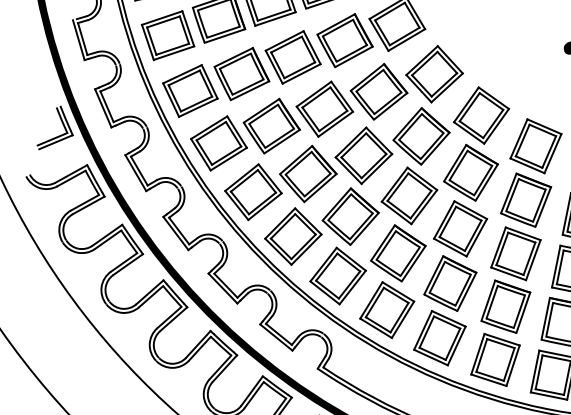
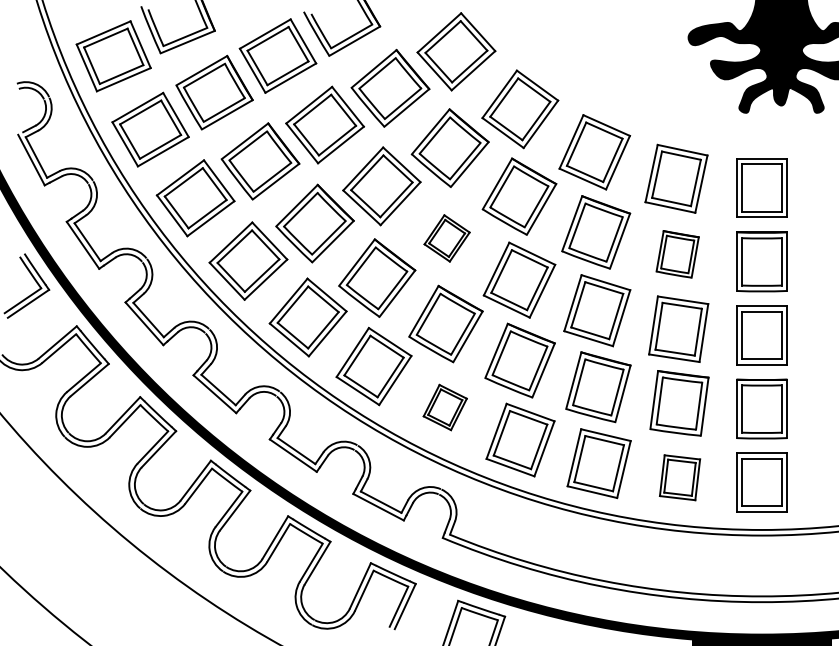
part: (363, 155) -> (446, 238), size x0.6
part: (525, 200) -> (677, 254), size x0.7
part: (338, 276) -> (445, 407), size x0.6
part: (495, 359) -> (679, 477), size x0.7

